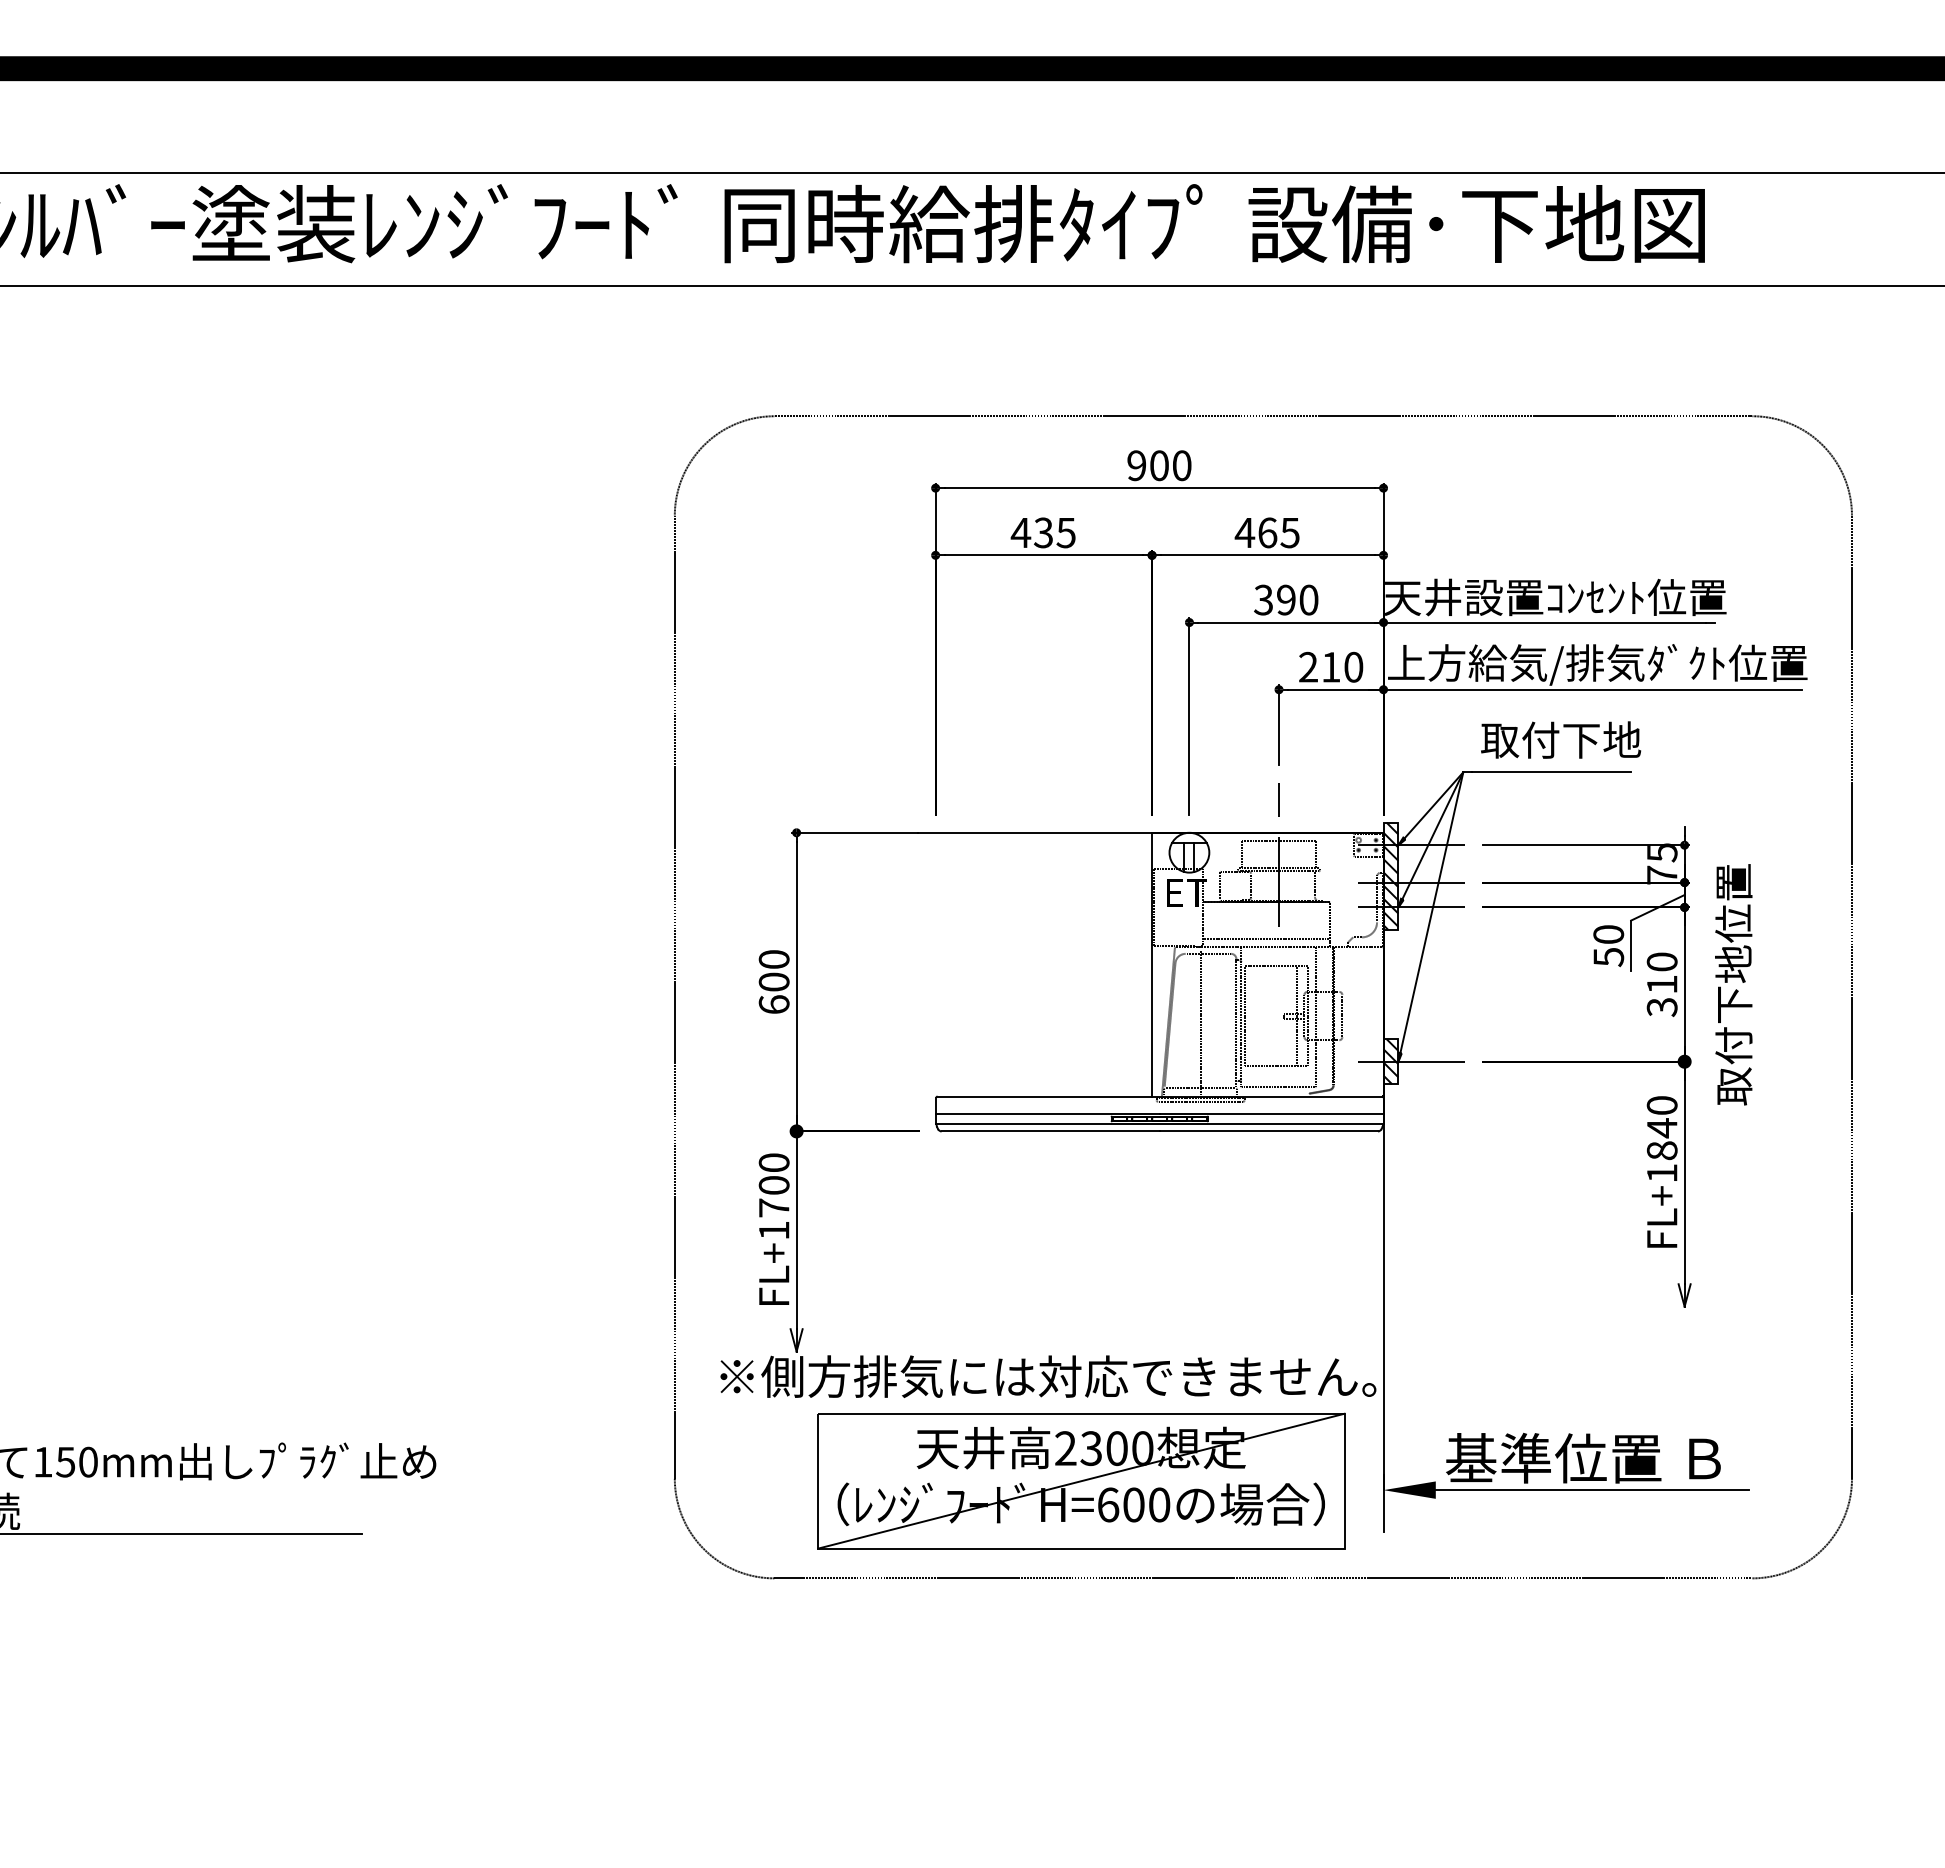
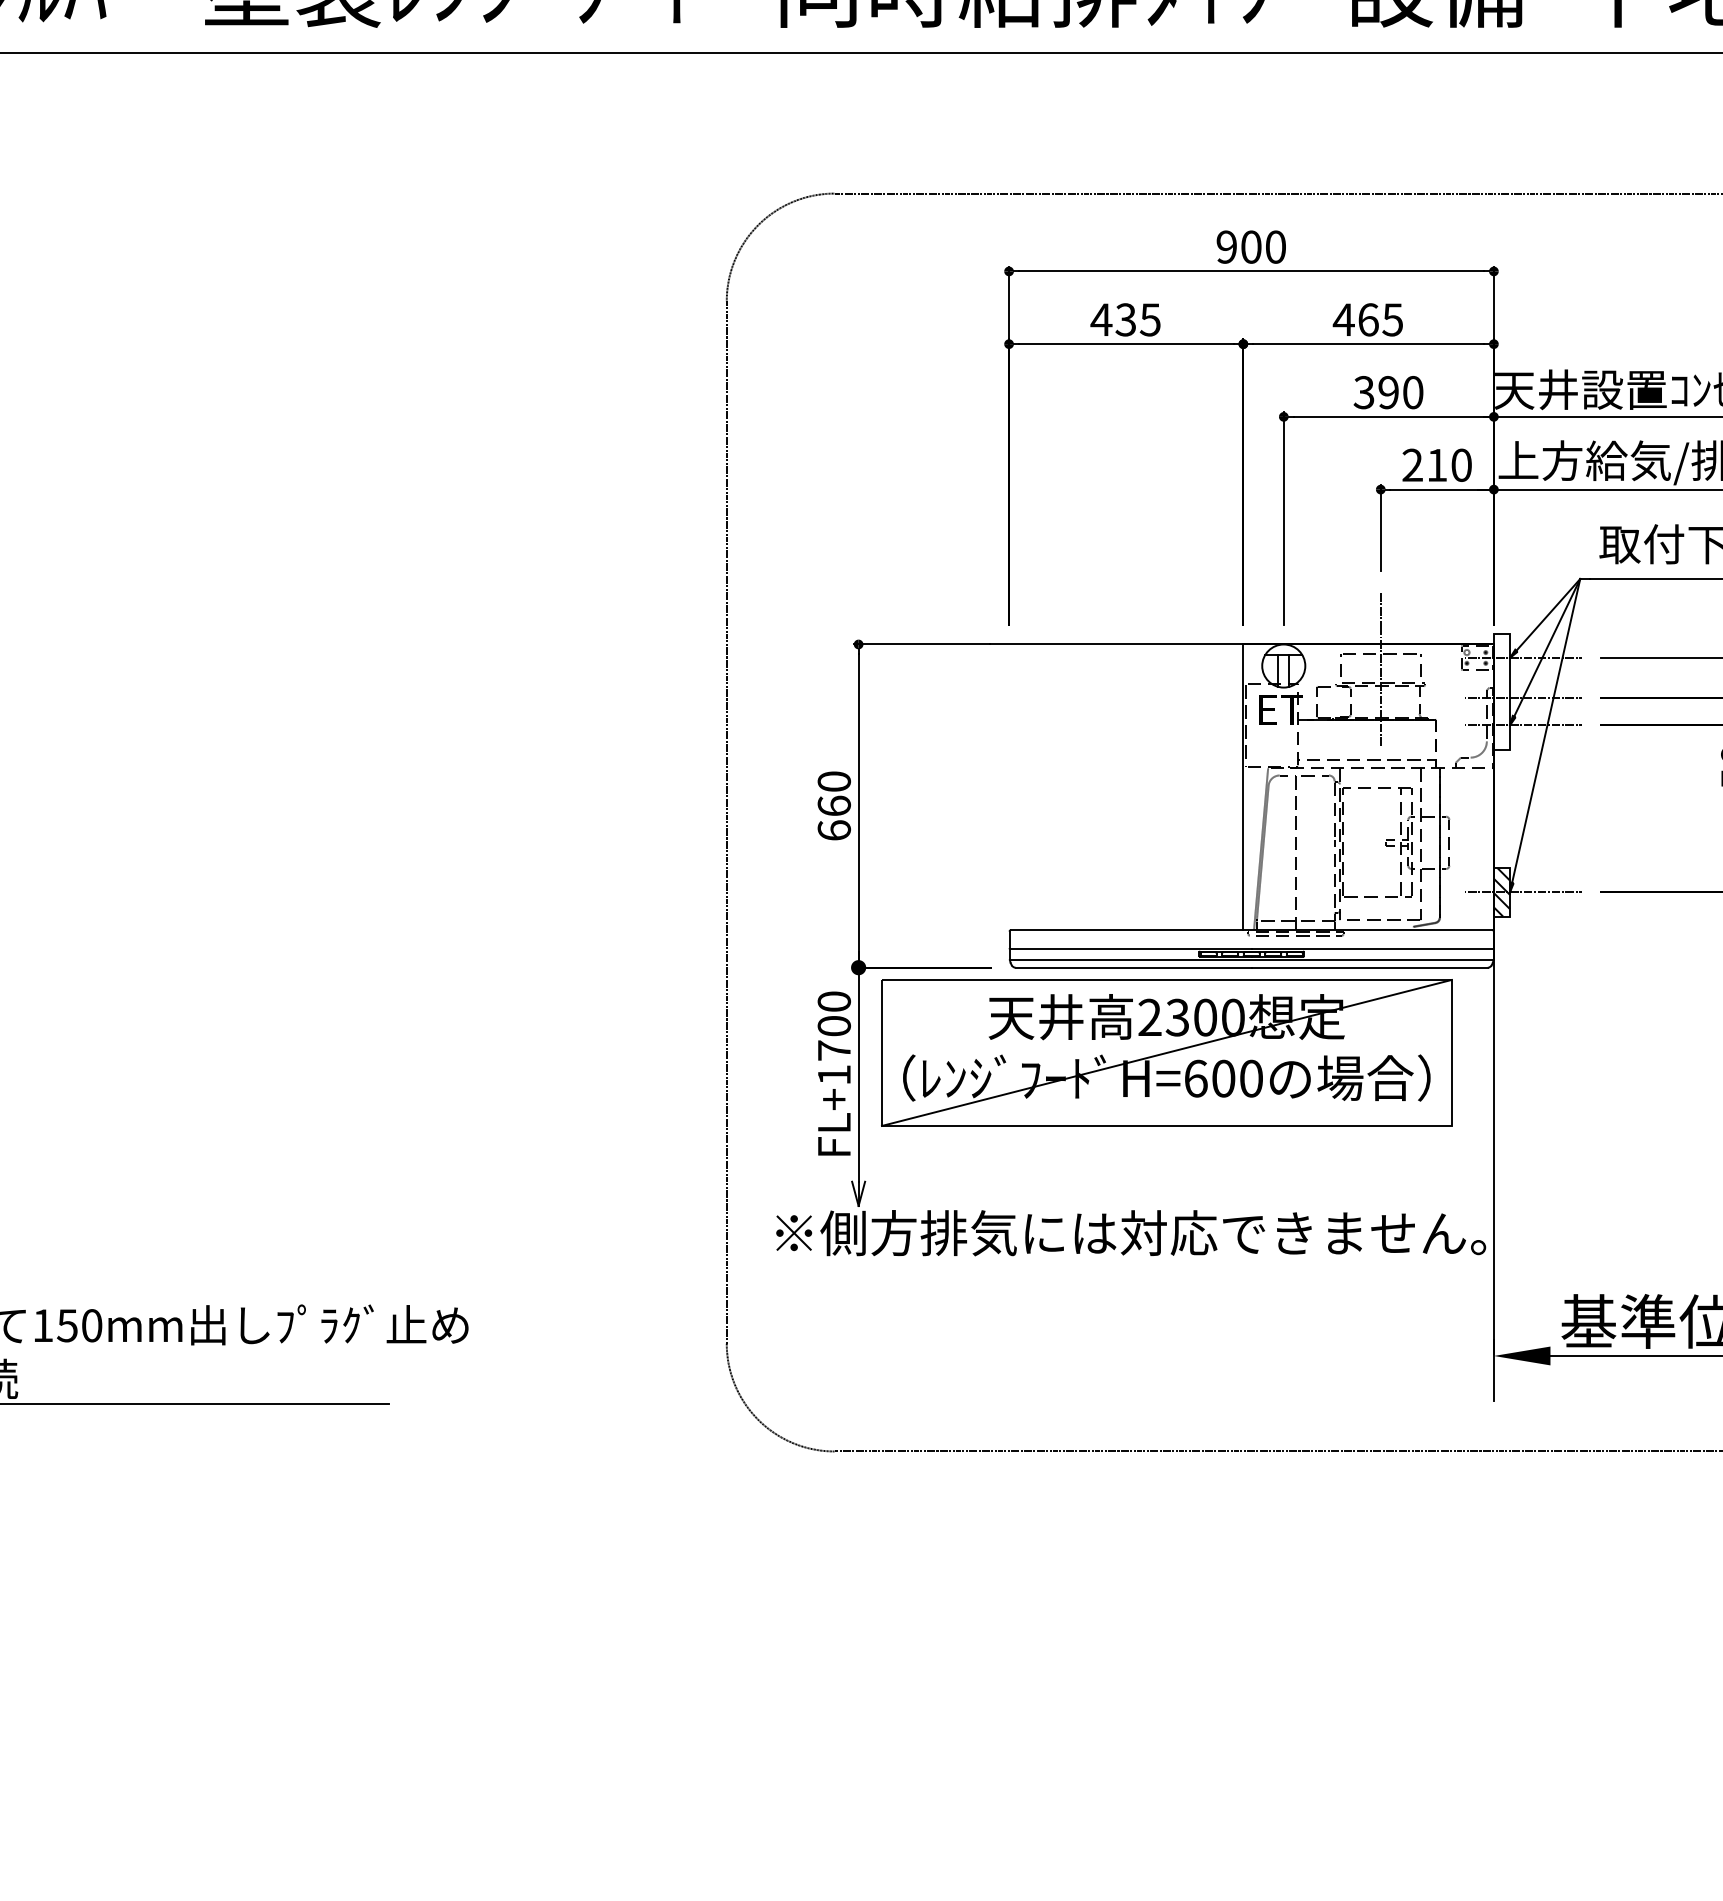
hatch: (1390, 875) -> (1501, 690), removed
text: (773, 981) -> (833, 805), 600 -> 660
part: (1081, 1480) -> (1166, 1052), moved

